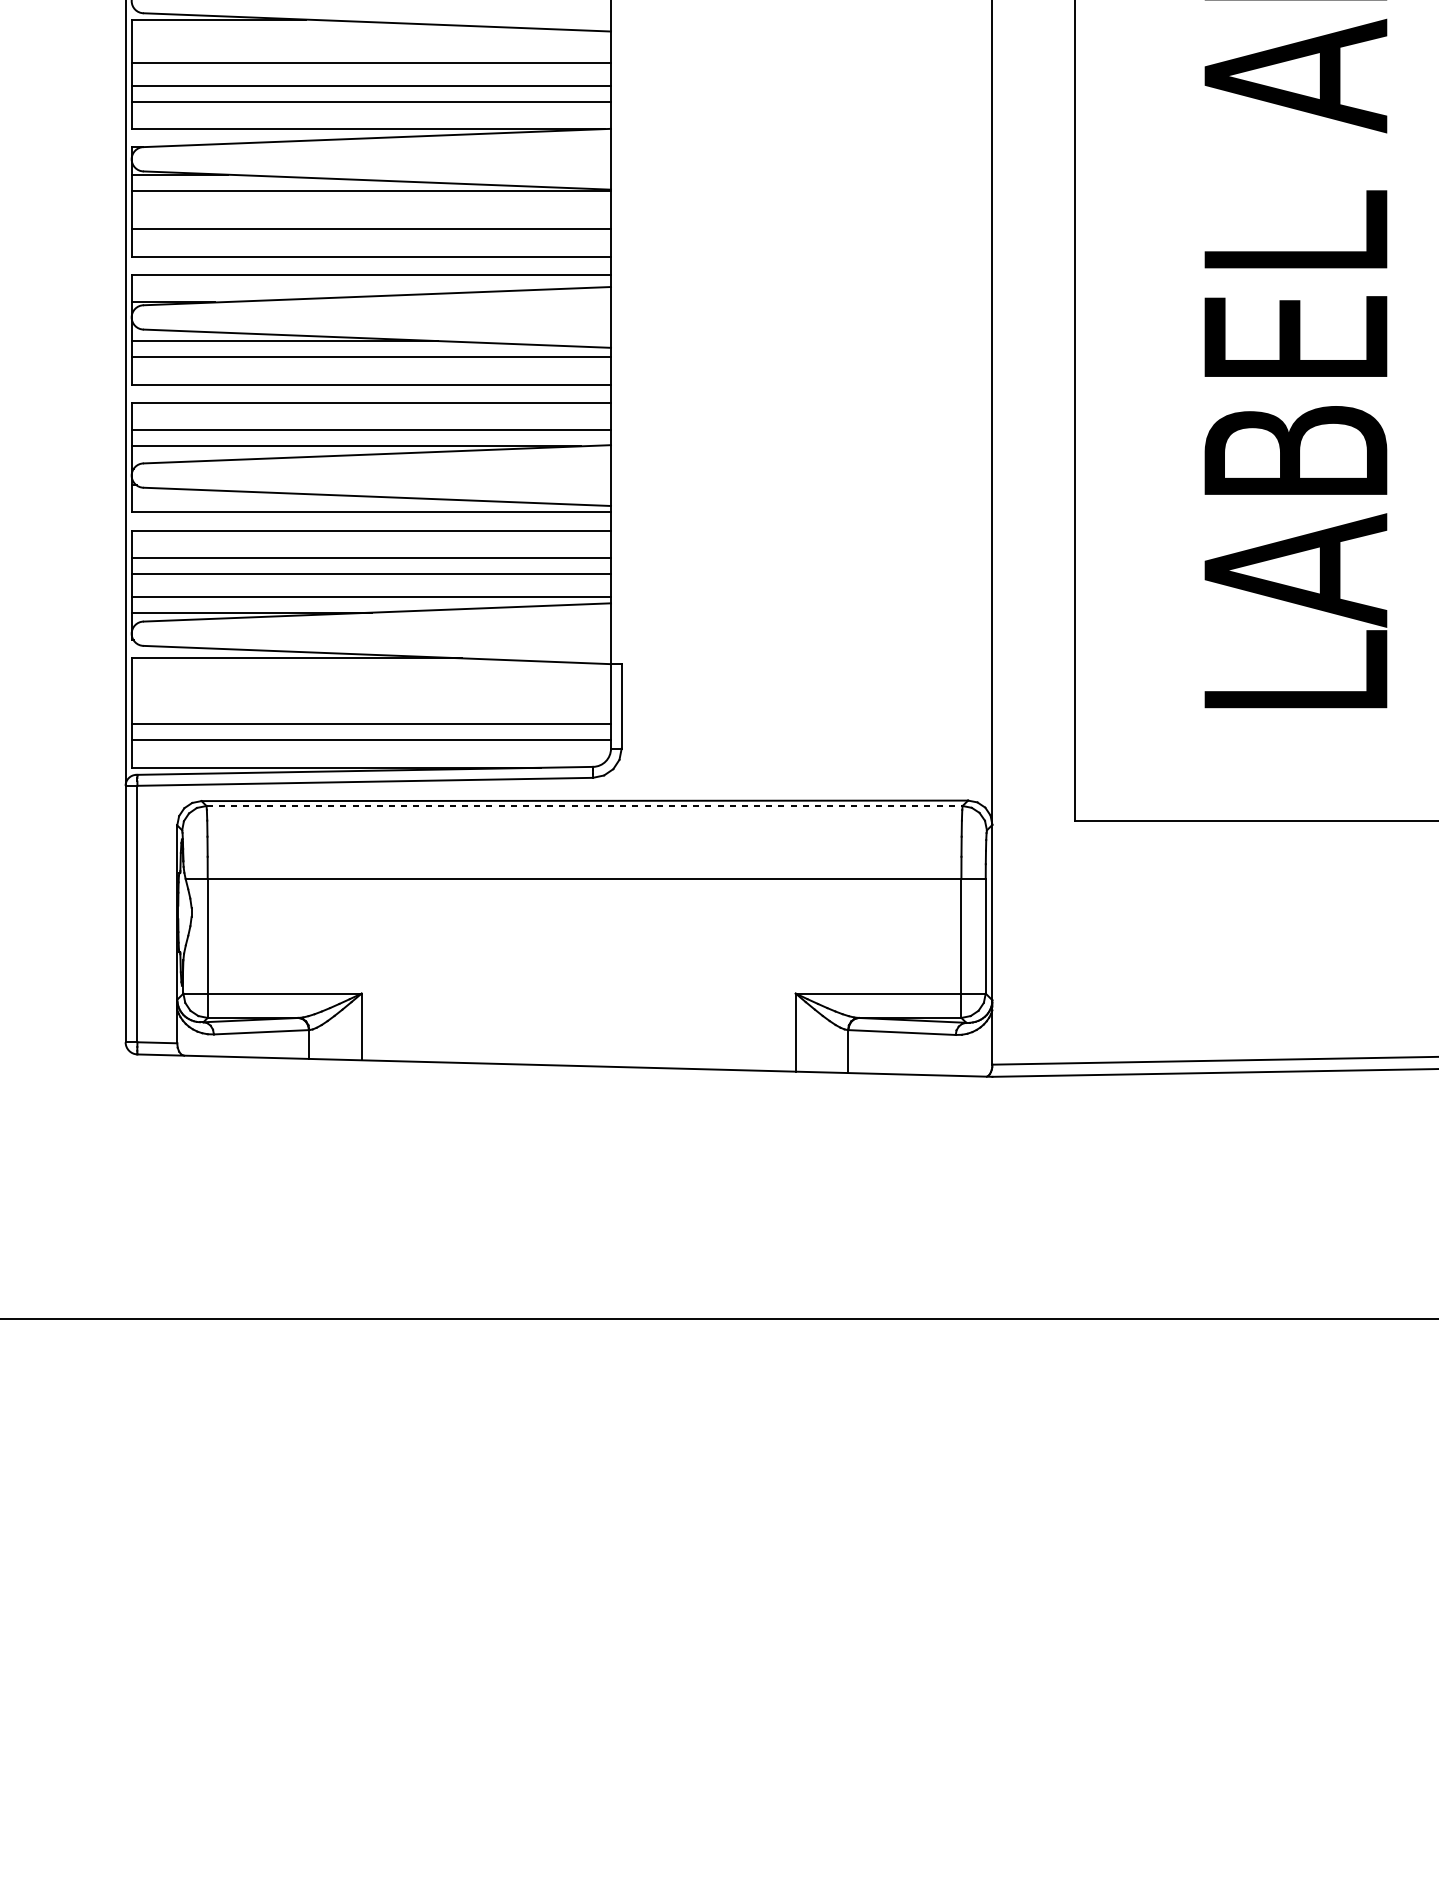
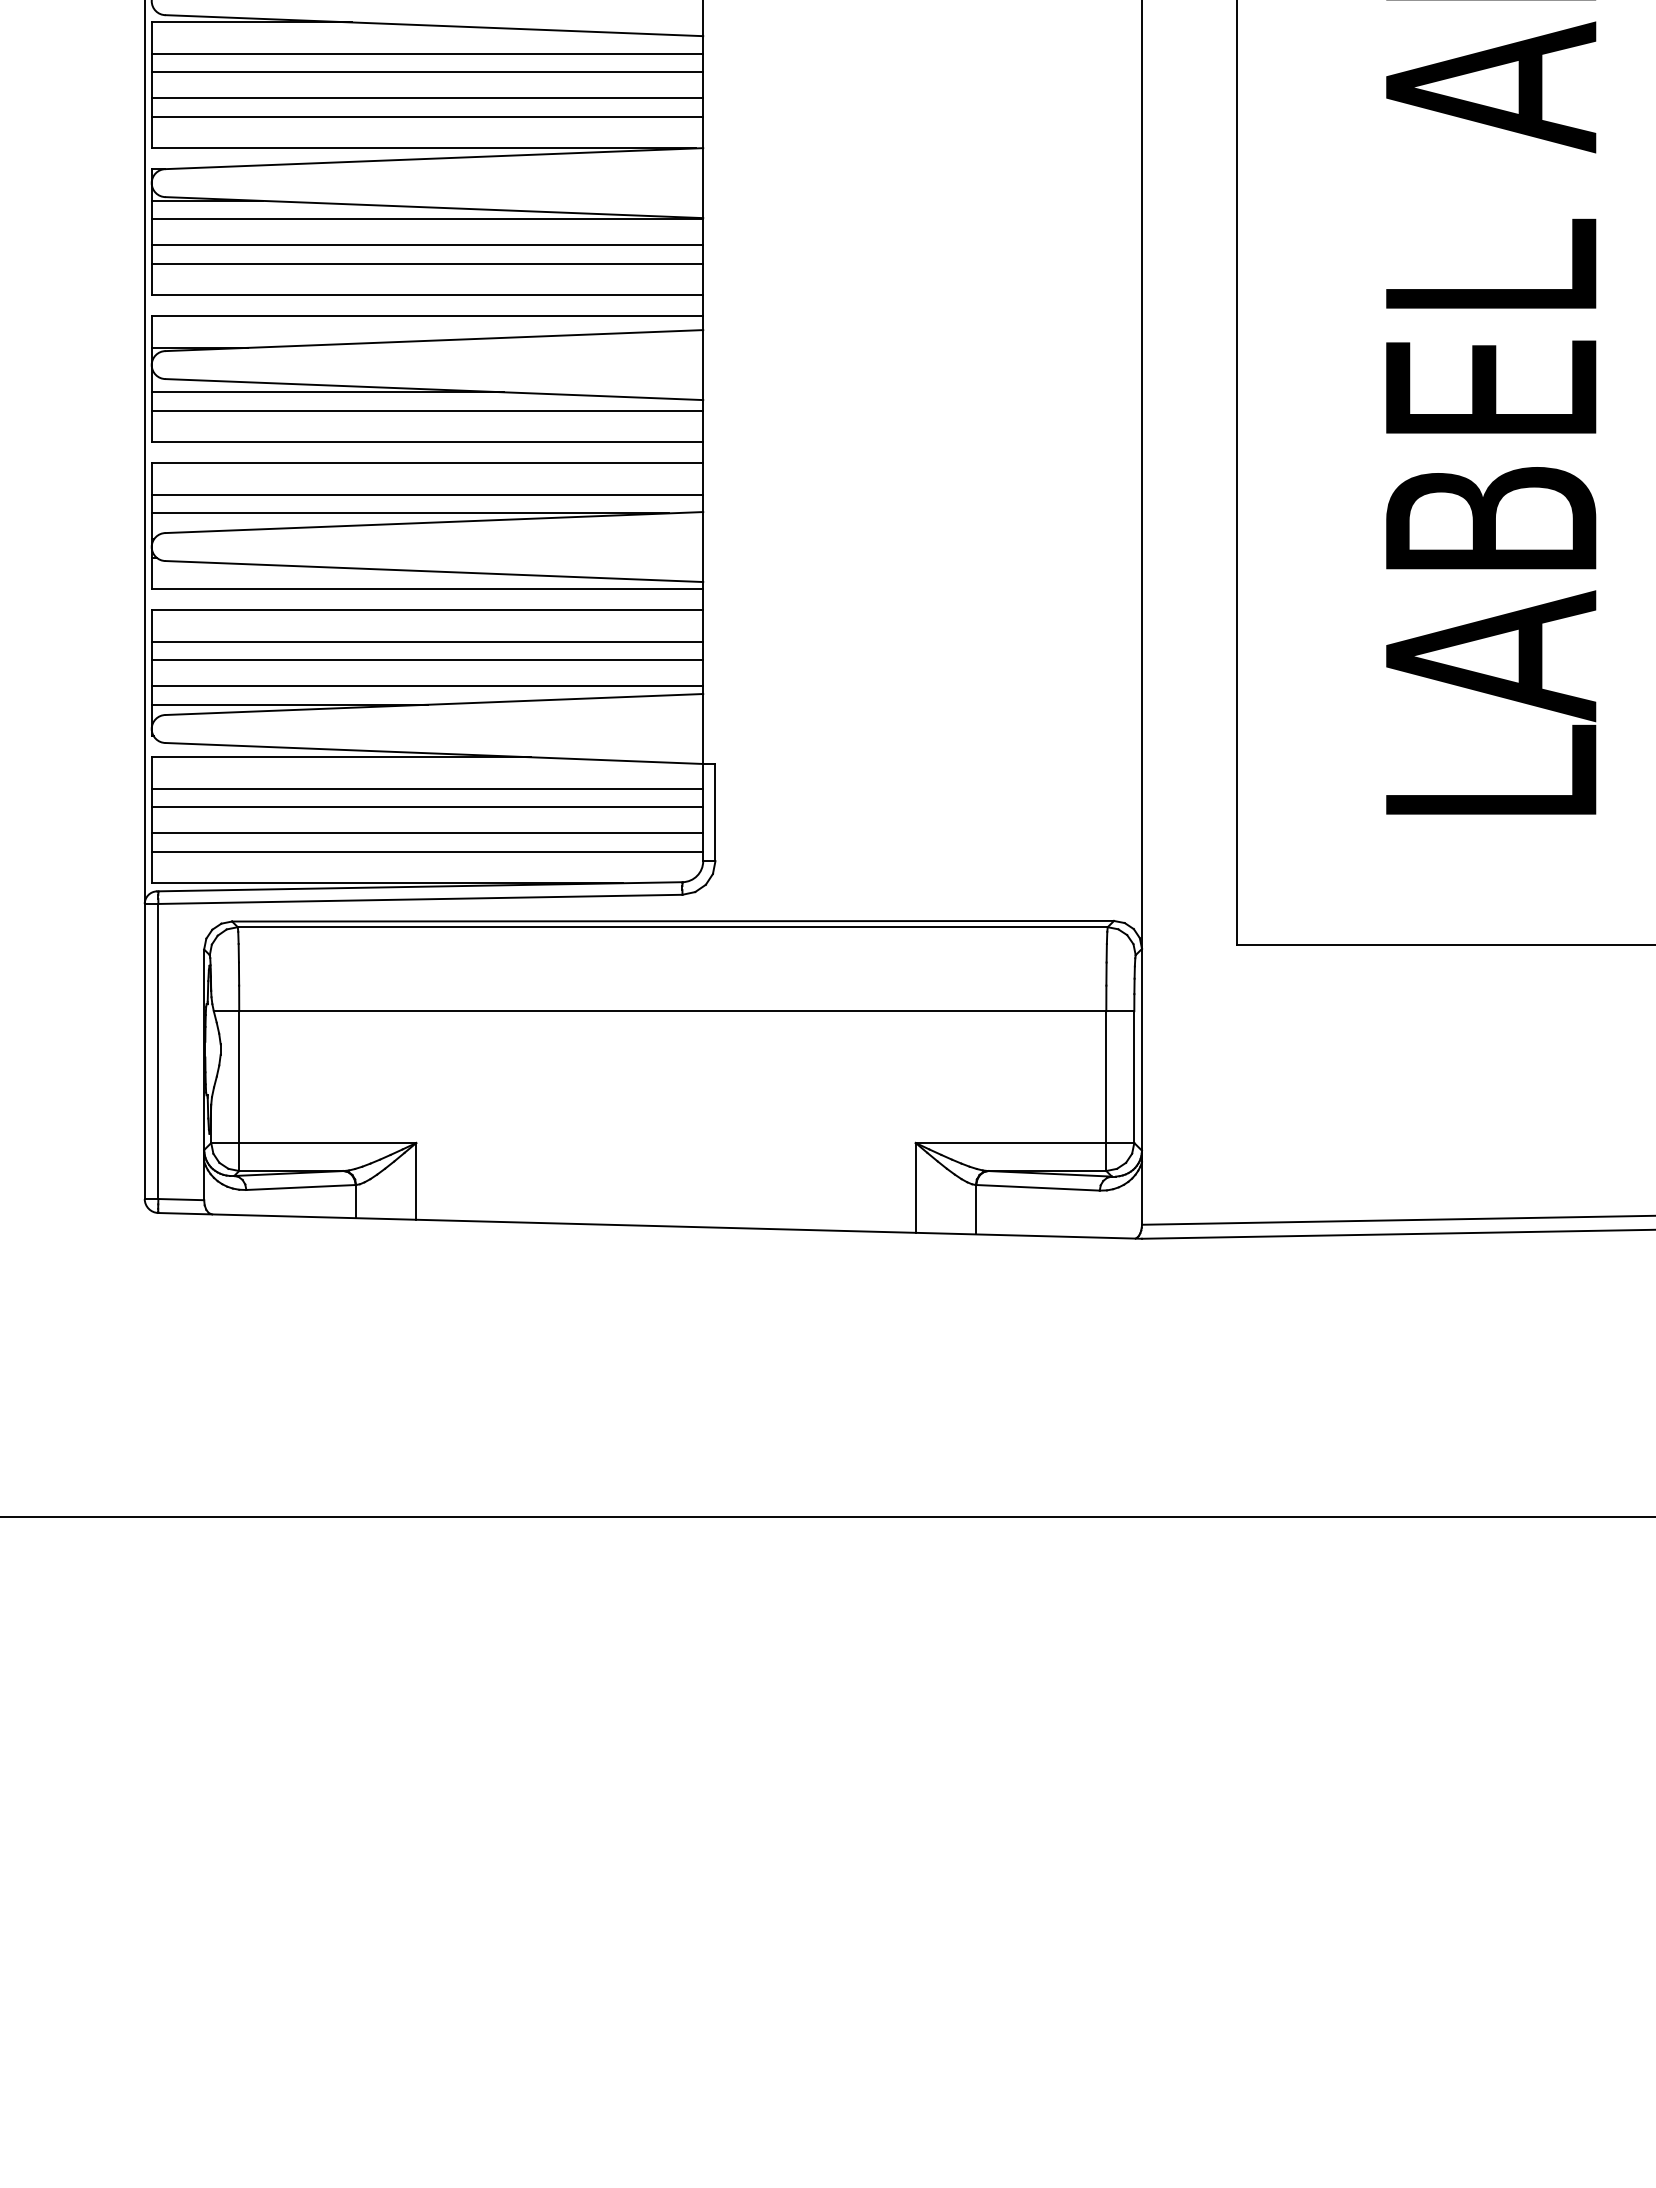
line: (371, 46) -> (427, 53), added
line: (371, 213) -> (427, 245), added
line: (371, 685) -> (427, 788), added
line: (371, 701) -> (427, 807), added
line: (584, 806) -> (672, 927), dashed -> solid

